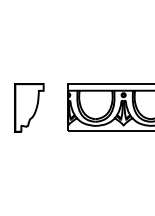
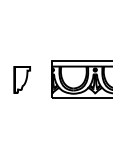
part: (29, 107) -> (22, 79), size x0.7

